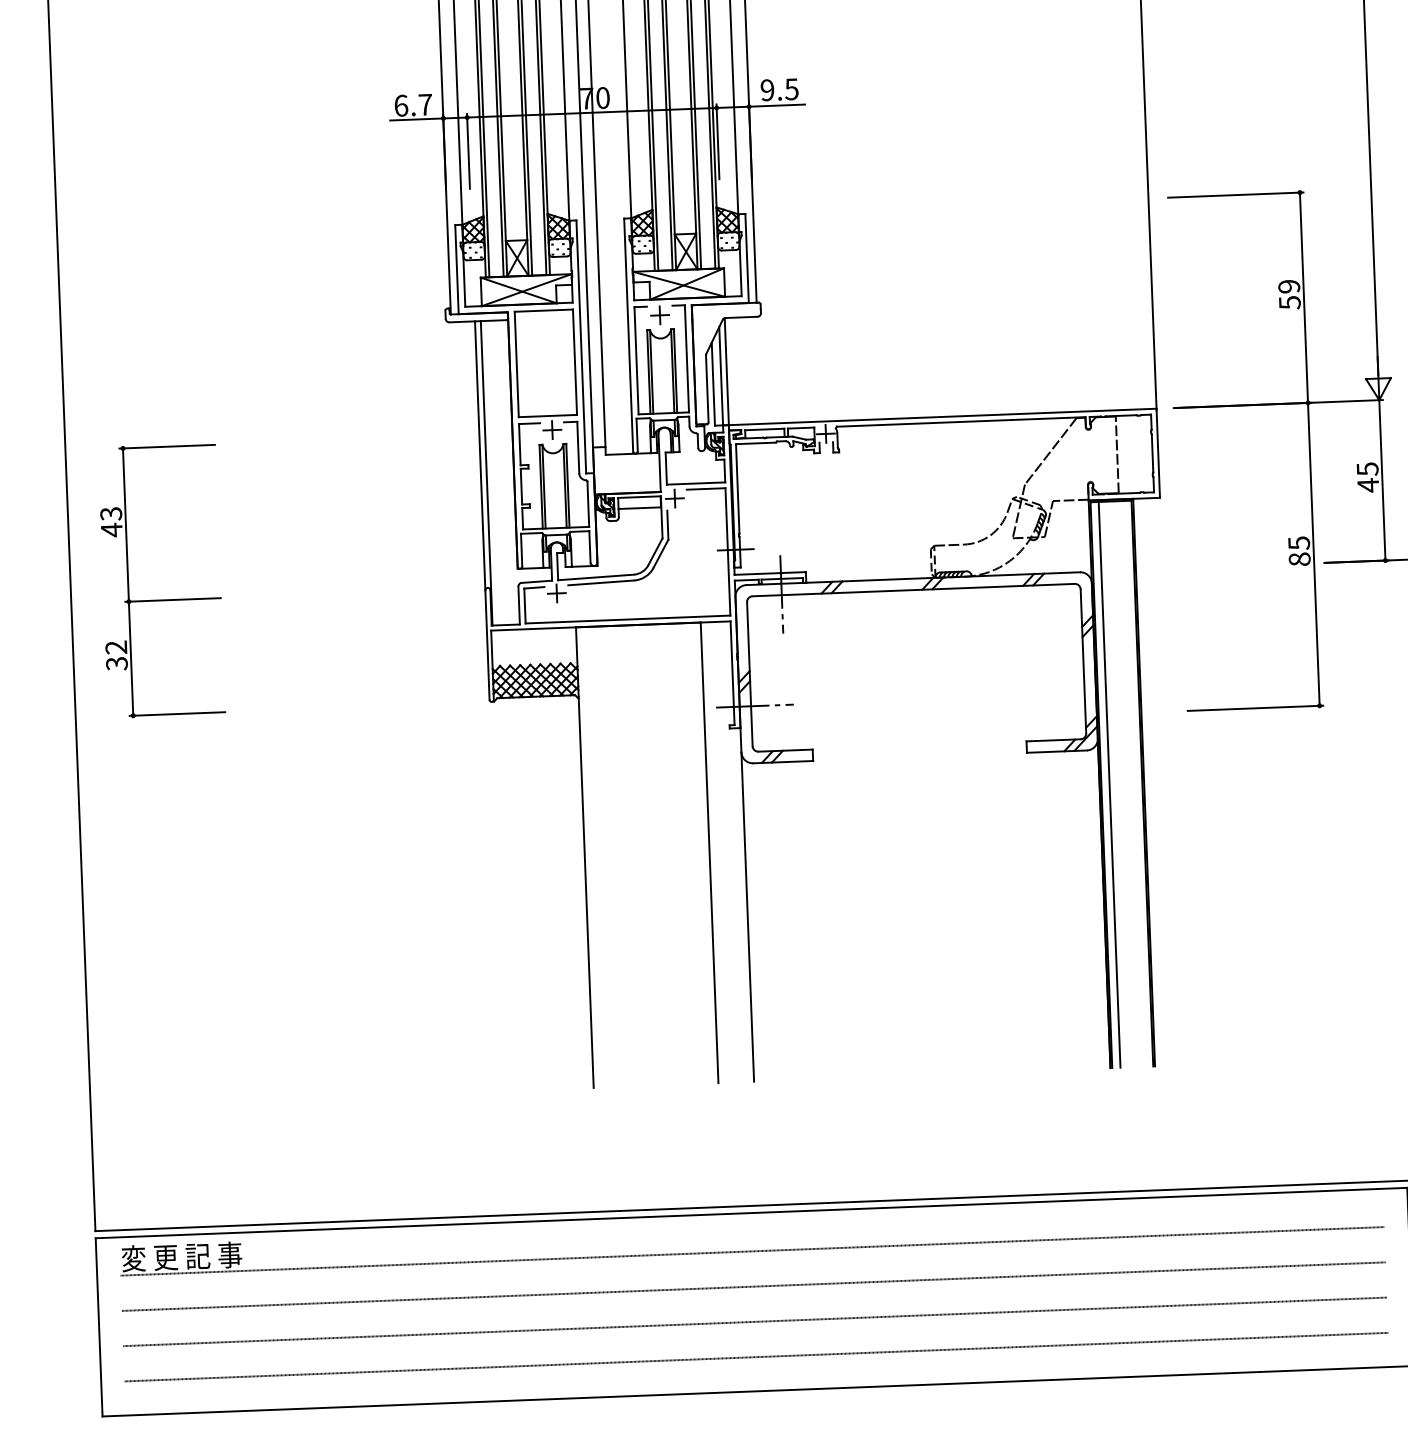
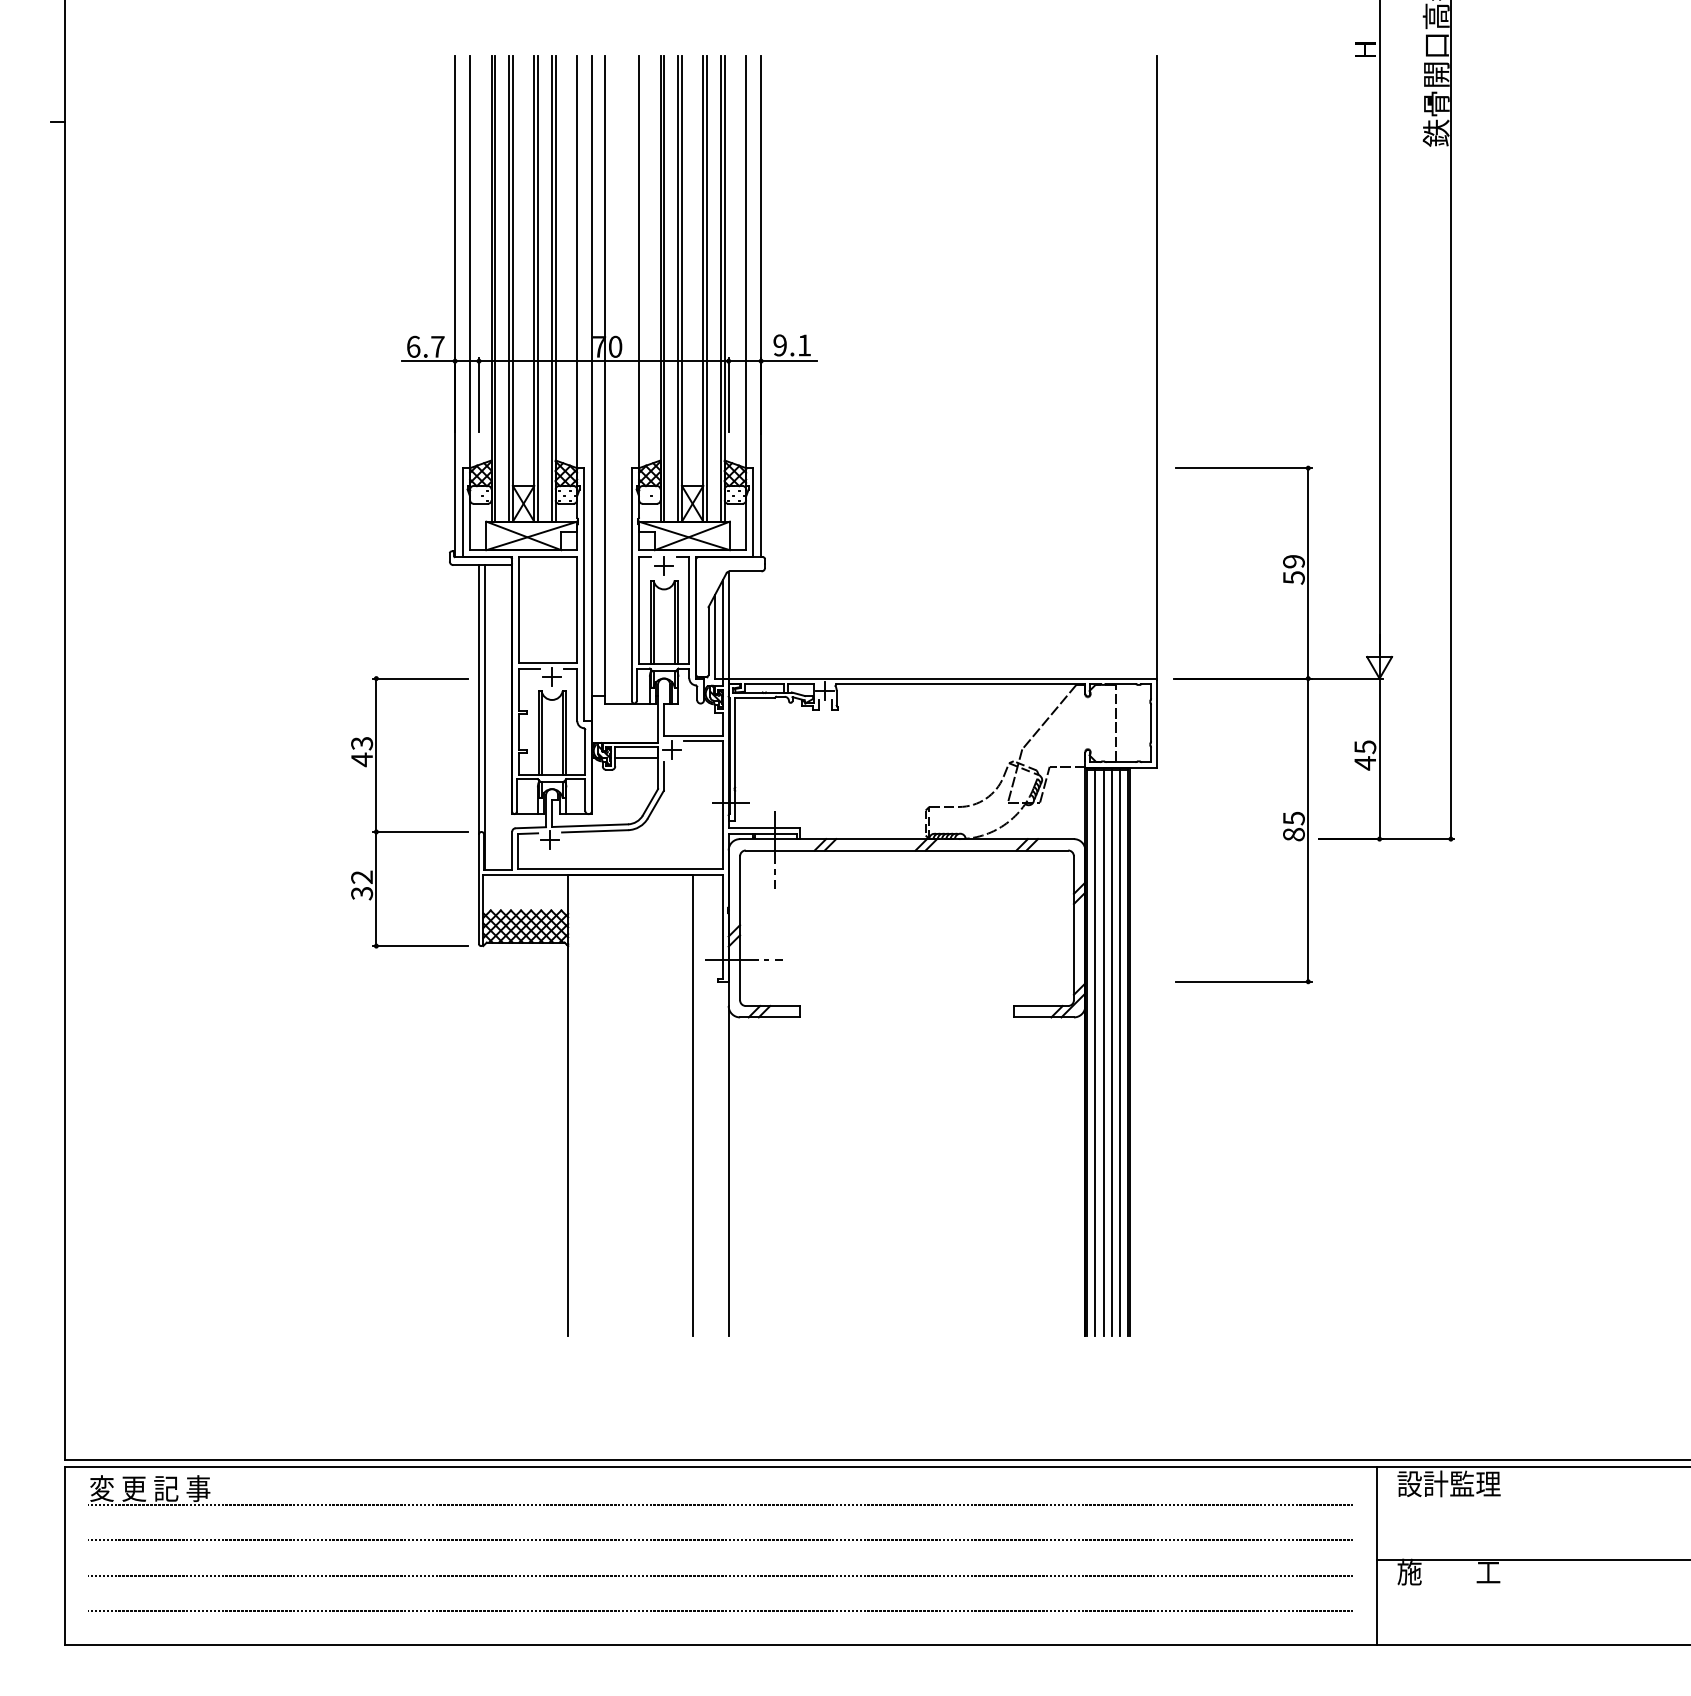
text: (791, 89) -> (804, 345), 9.5 -> 9.1
part: (161, 599) -> (409, 831), moved
line: (1133, 783) -> (1119, 1052), added
line: (1117, 784) -> (1103, 1052), added
line: (1125, 784) -> (1111, 1052), added

